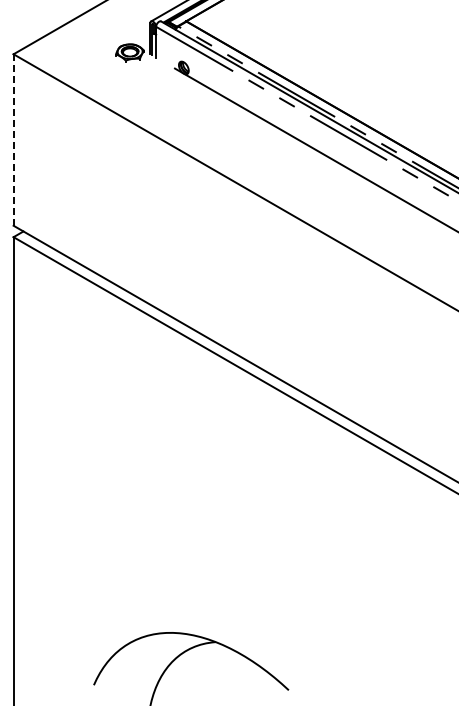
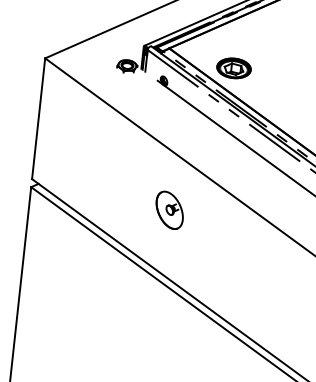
part: (279, 39) -> (233, 68), added
line: (13, 140) -> (38, 119), dashed -> solid
part: (211, 248) -> (169, 210), added

